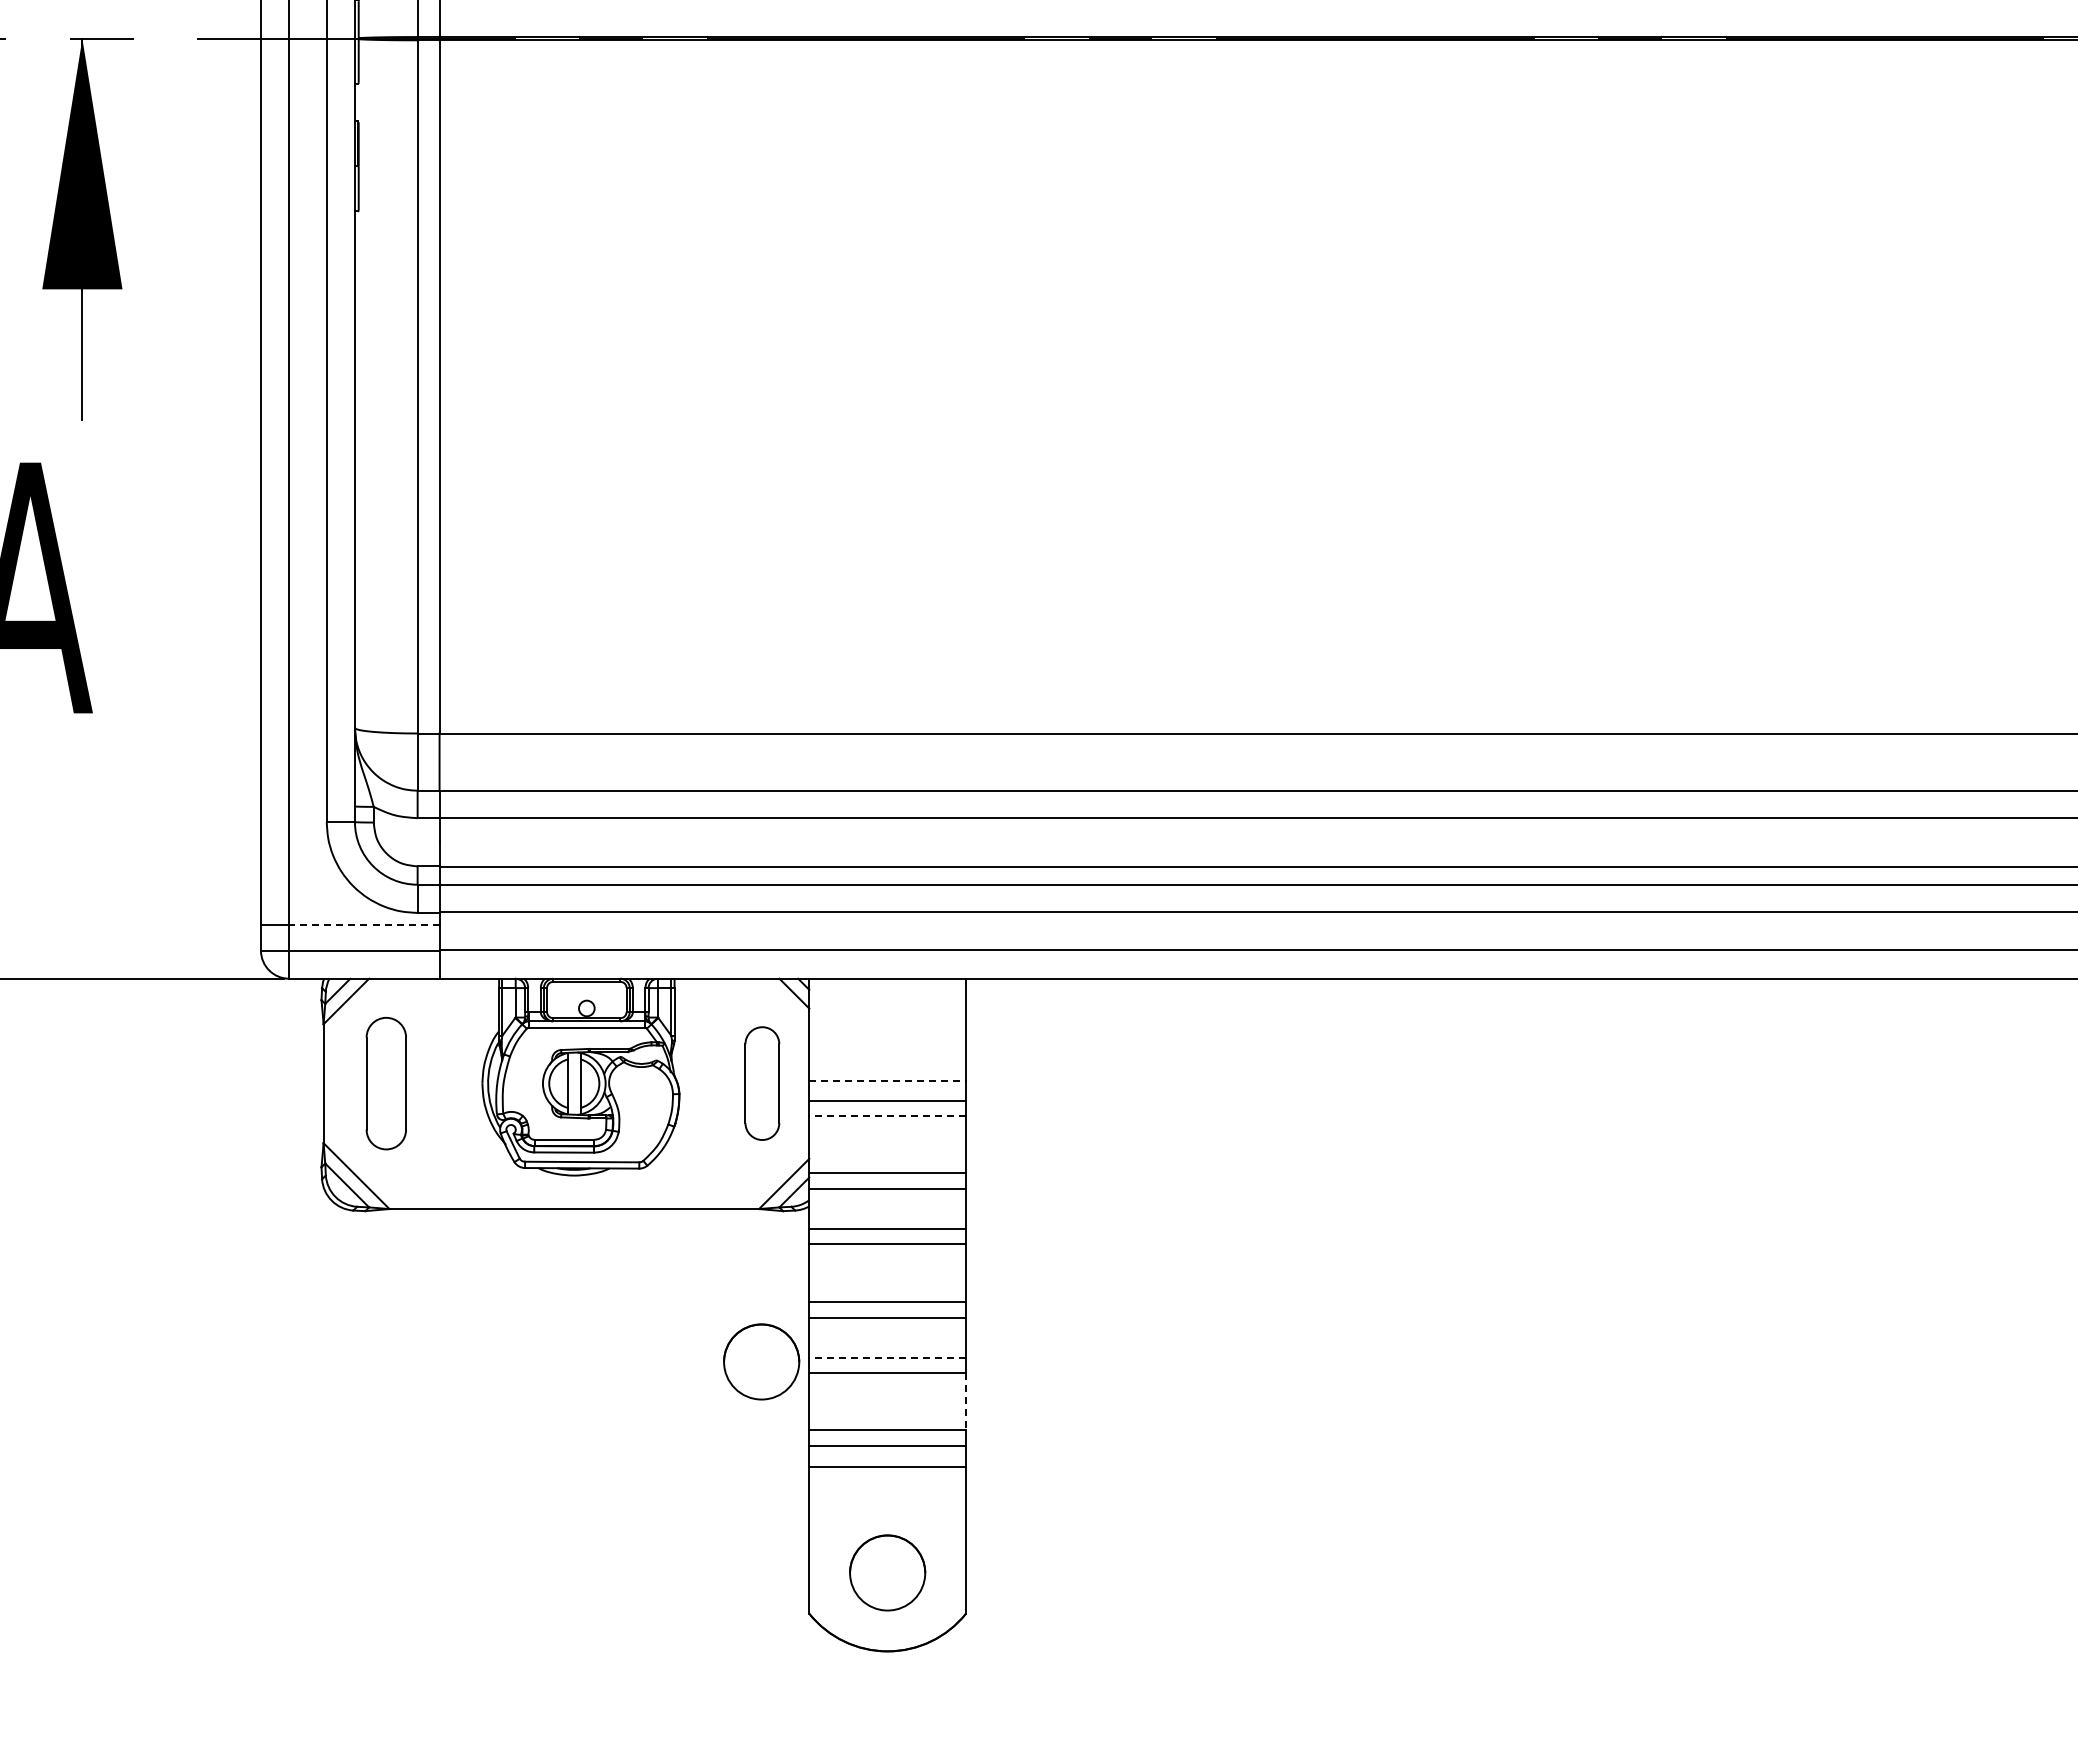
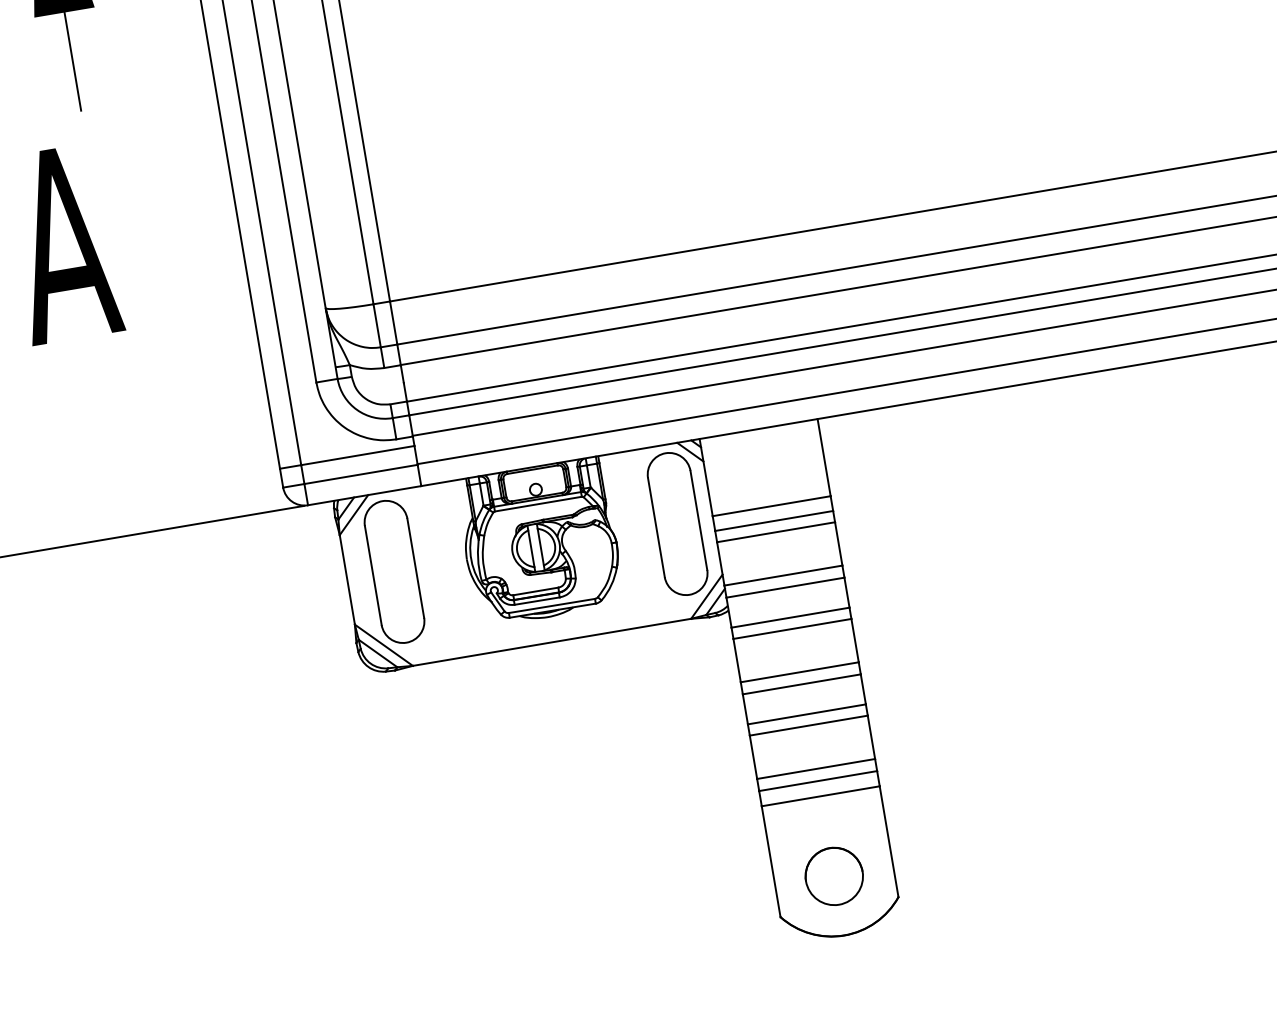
line: (363, 925) -> (357, 455), dashed -> solid
line: (888, 1081) -> (772, 506), dashed -> solid
part: (386, 1083) -> (394, 571), size x1.43
part: (762, 1083) -> (677, 523), size x1.67
line: (887, 1115) -> (775, 532), dashed -> solid
line: (887, 1357) -> (806, 714), dashed -> solid
circle: (761, 1361) -> (712, 733), removed
line: (965, 1401) -> (871, 737), dashed -> solid

